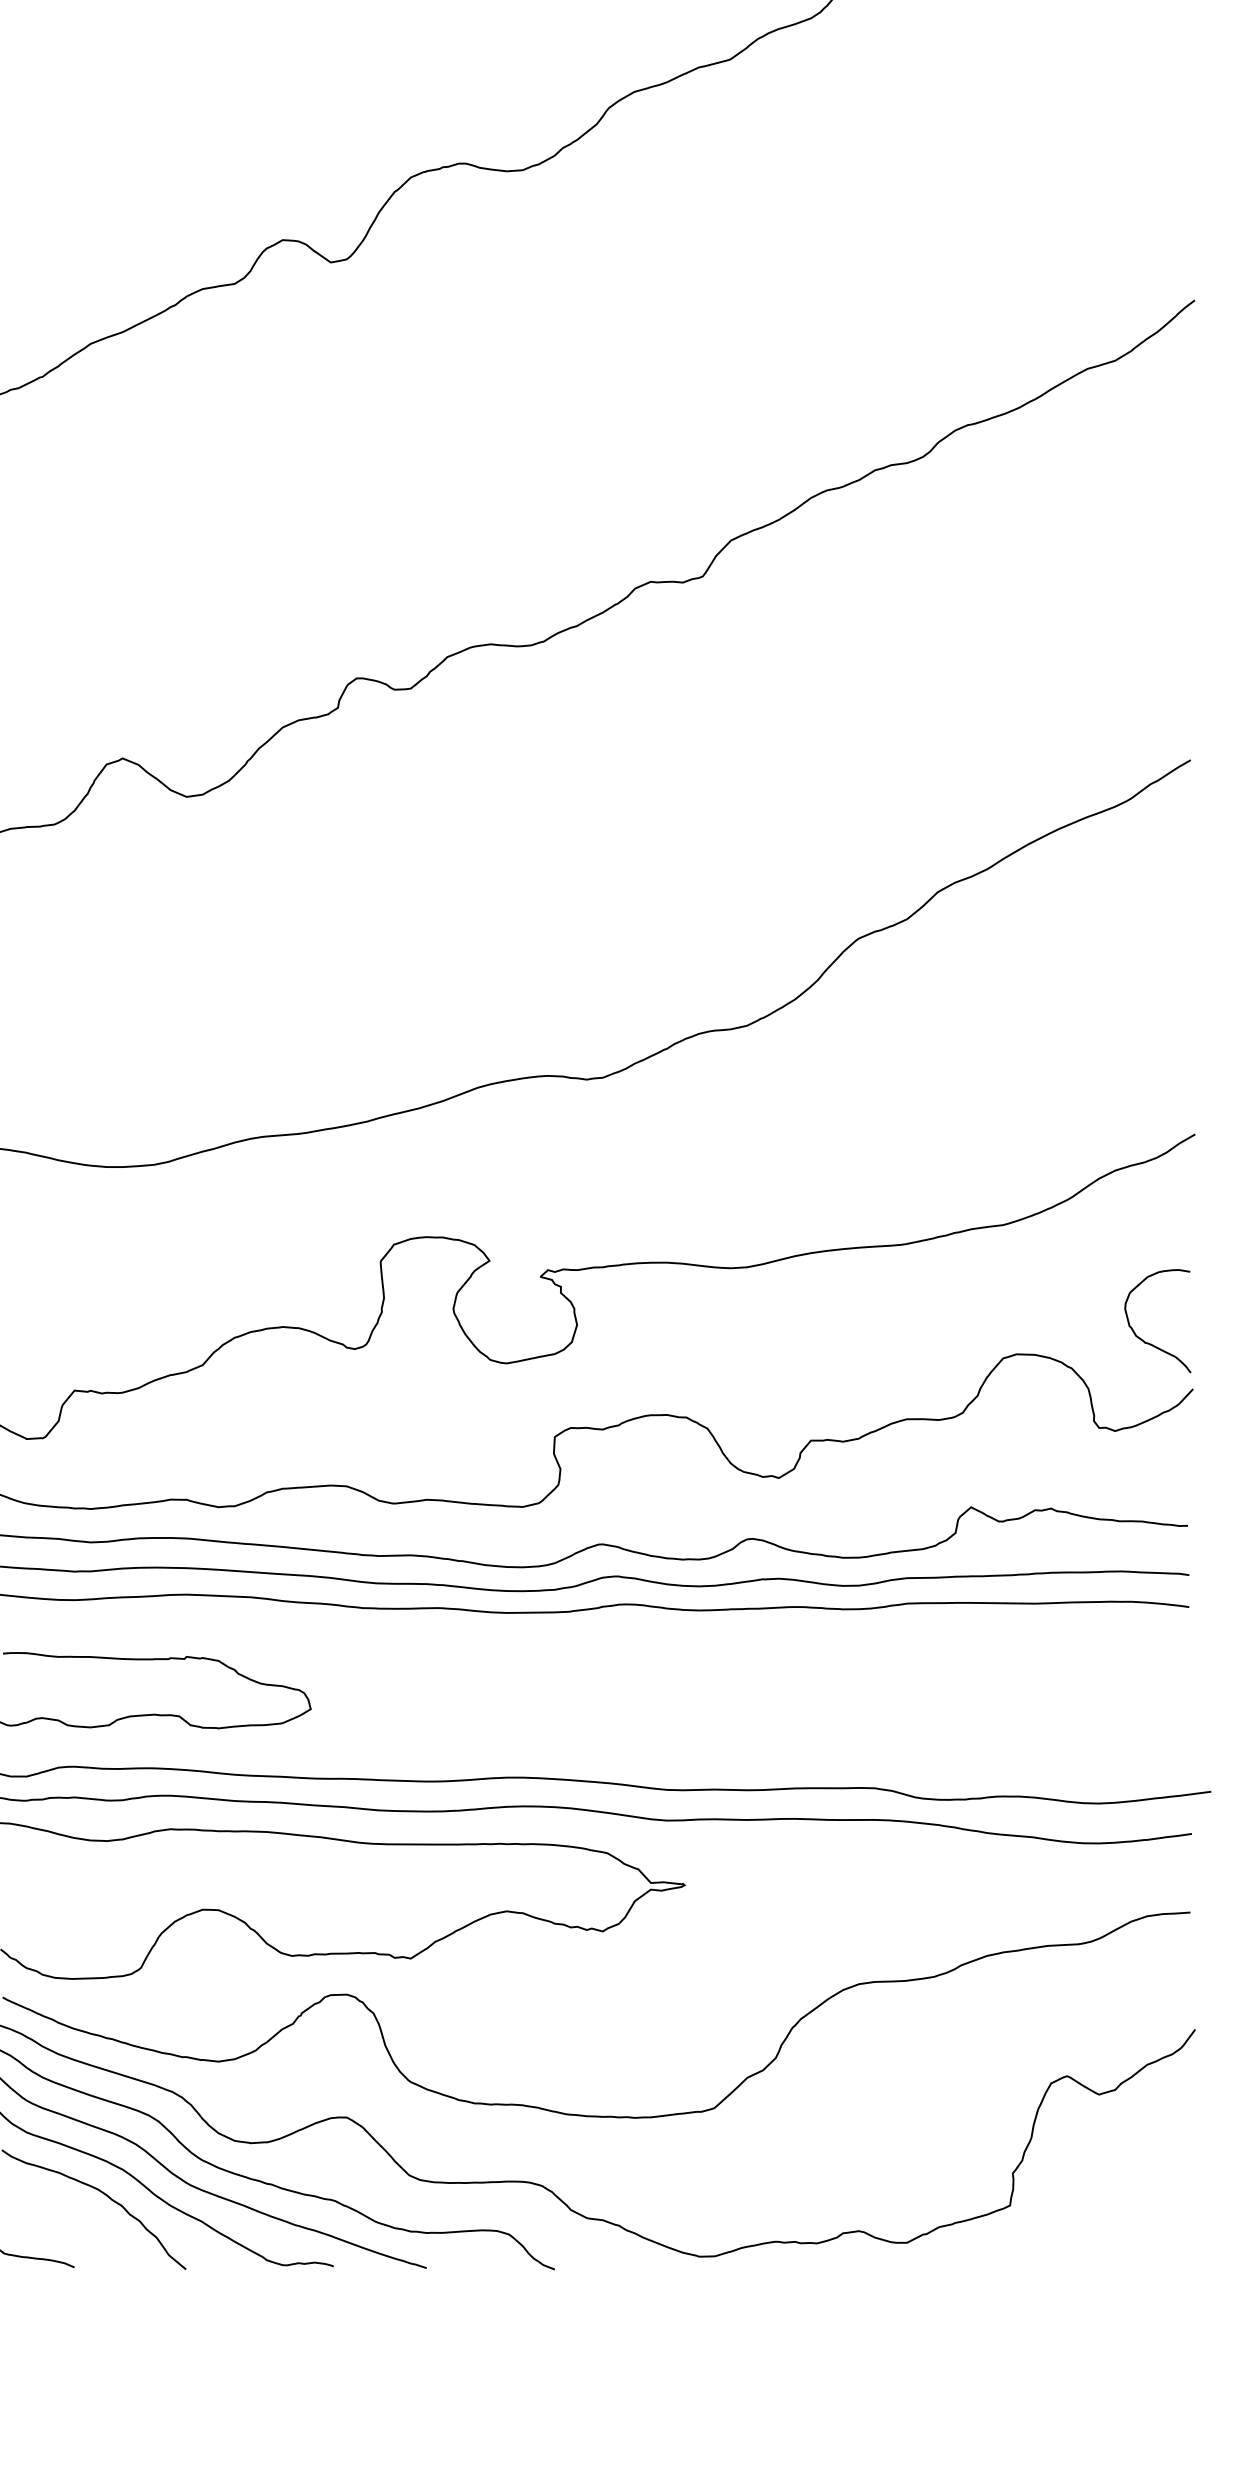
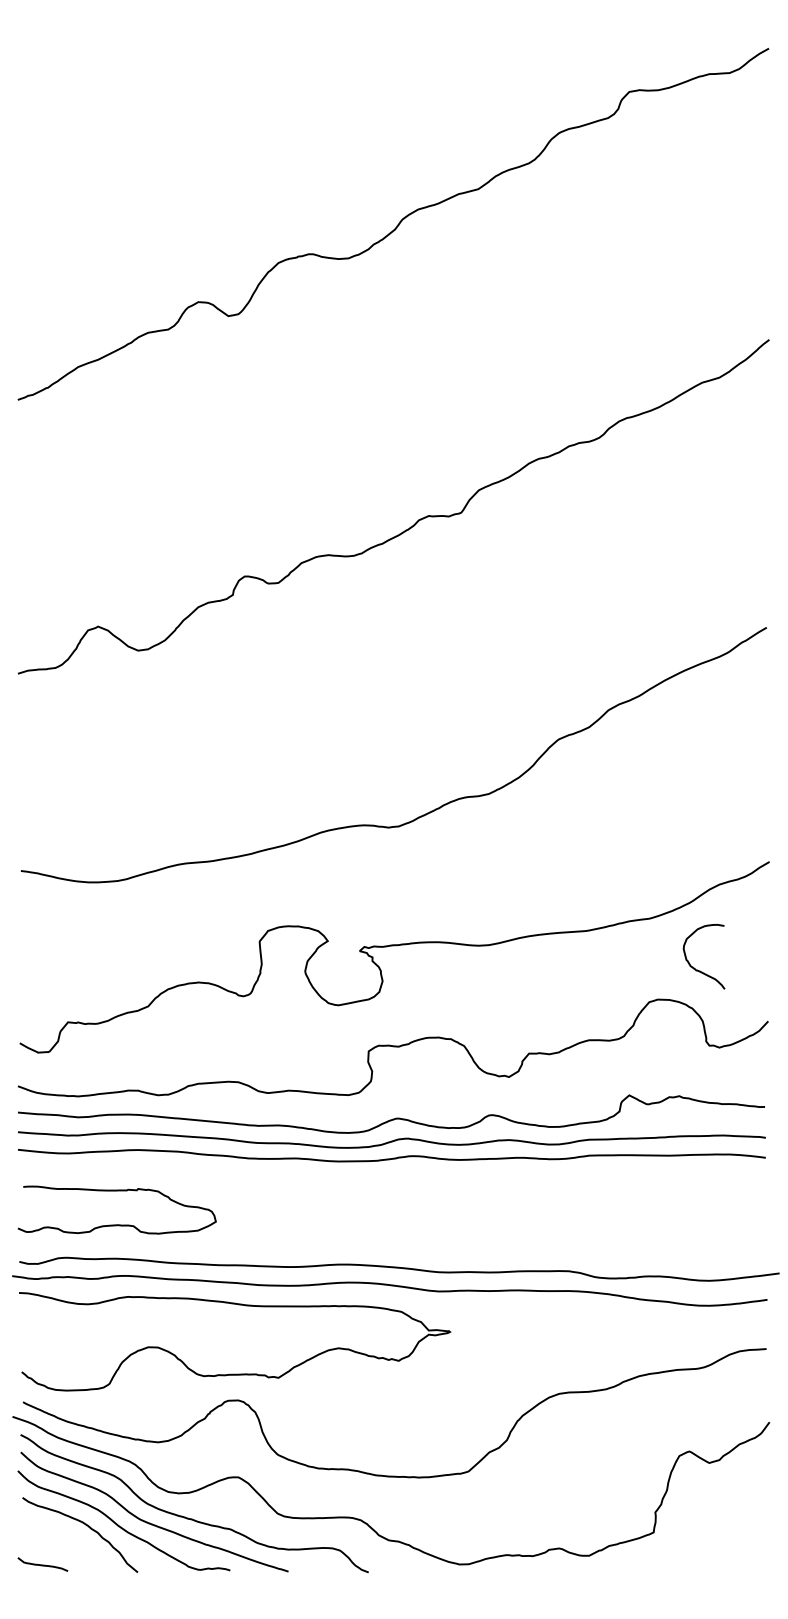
curve: (1142, 1338) -> (694, 967), moved

